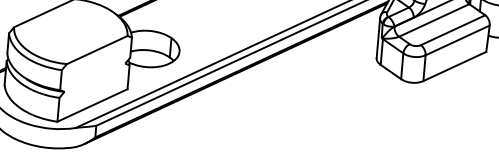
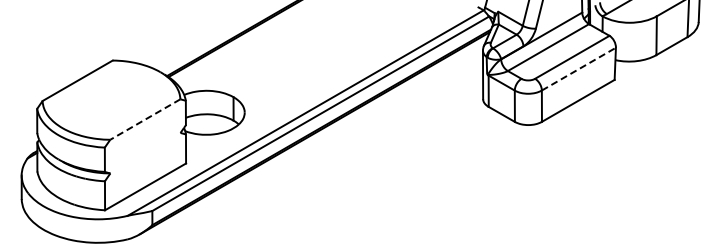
line: (457, 40) -> (578, 69), solid -> dashed
line: (96, 49) -> (144, 119), solid -> dashed

